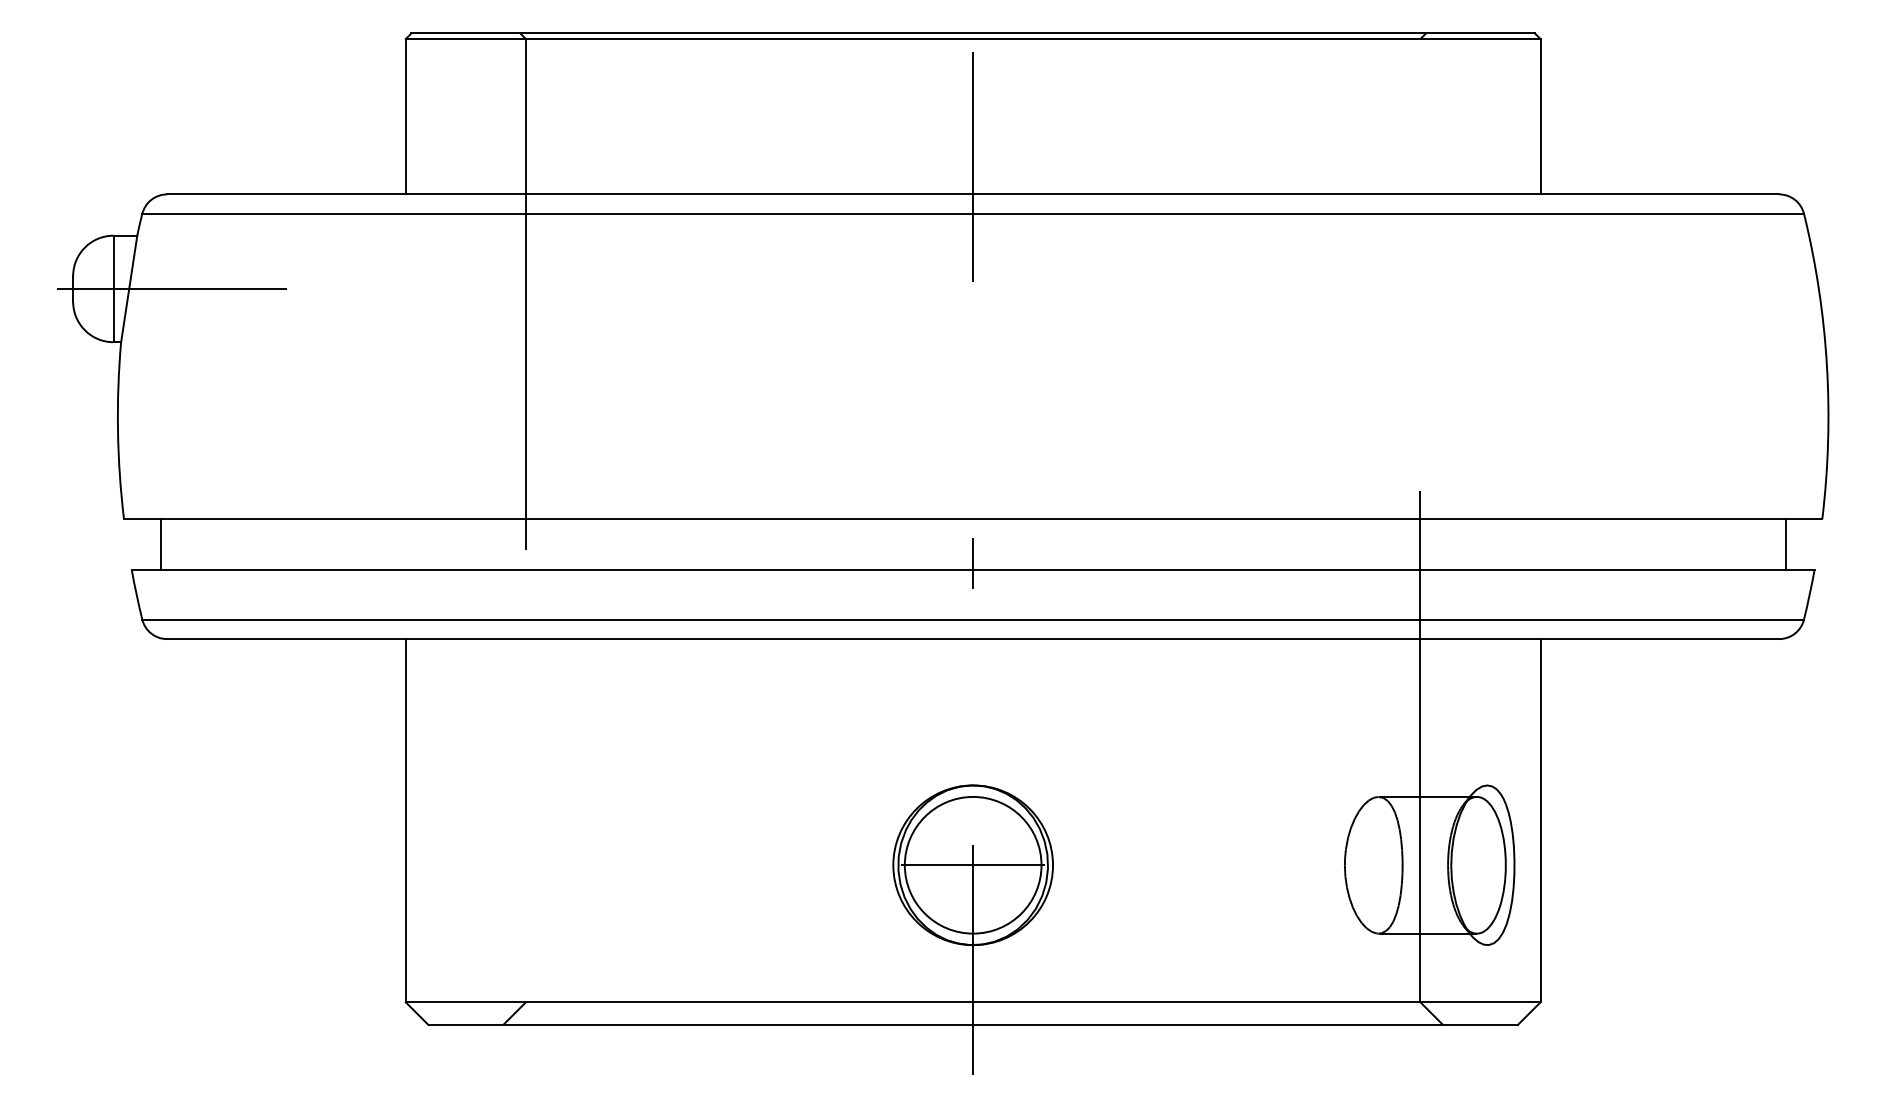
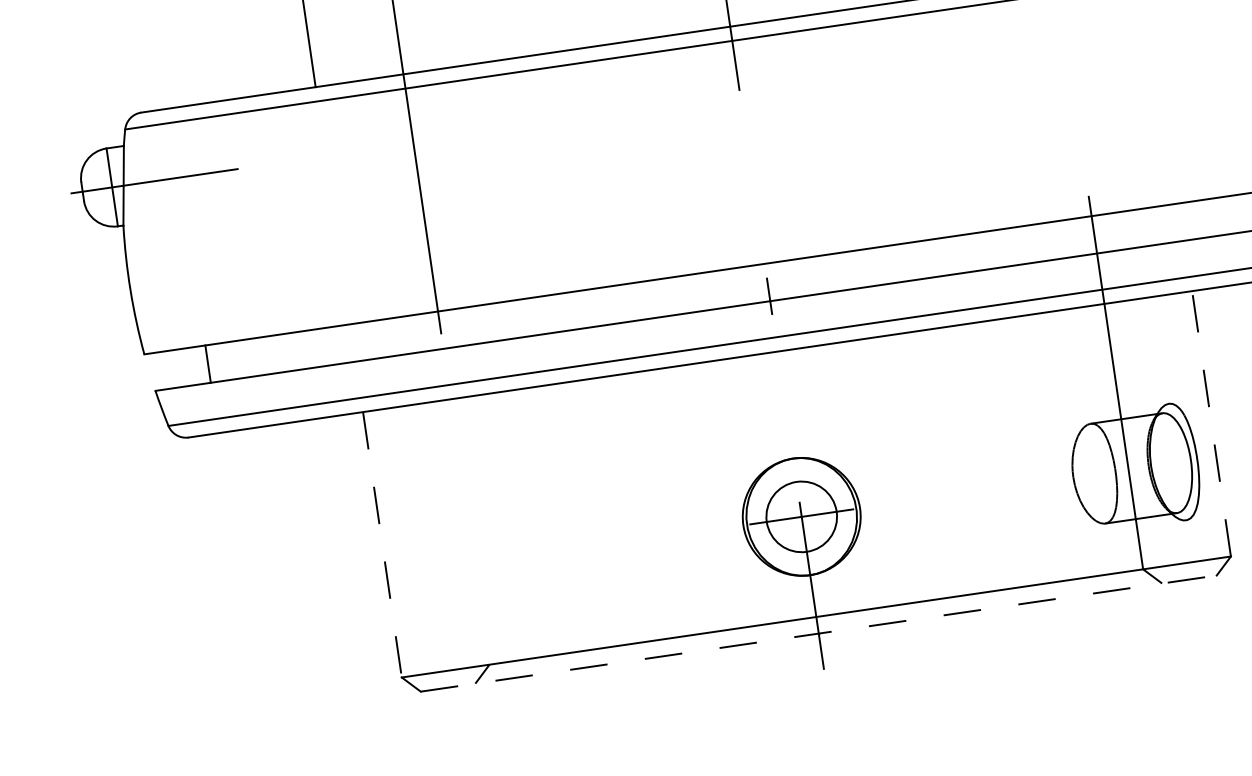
line: (160, 544) -> (208, 364), moved
line: (405, 820) -> (382, 544), solid -> dashed
line: (1540, 820) -> (1211, 423), solid -> dashed
circle: (972, 864) -> (801, 516), size x0.7
line: (973, 1025) -> (819, 633), solid -> dashed

